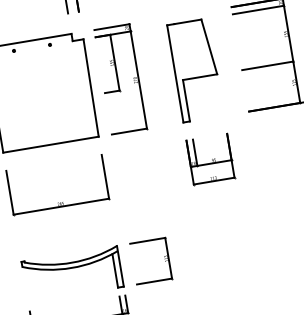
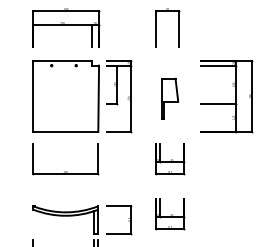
part: (195, 70) -> (169, 98), size x0.6
part: (225, 240) -> (170, 214), added

